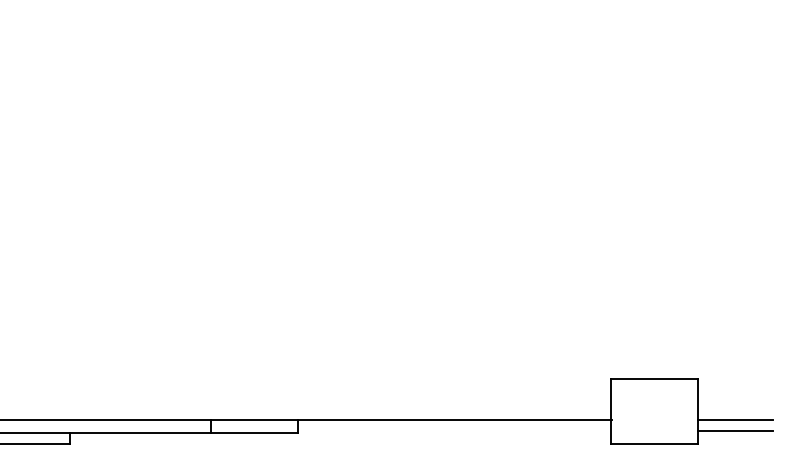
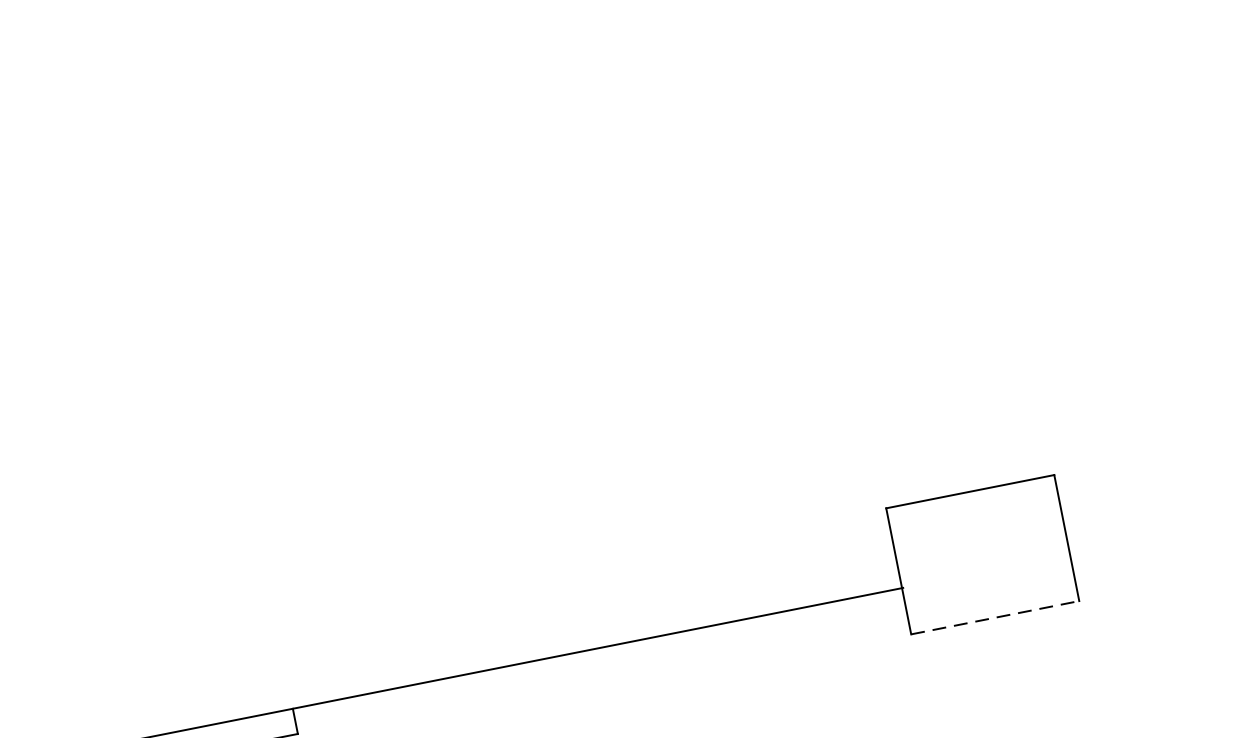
line: (735, 420) -> (1143, 541), removed
line: (735, 430) -> (1147, 560), removed
line: (655, 443) -> (996, 616), solid -> dashed

